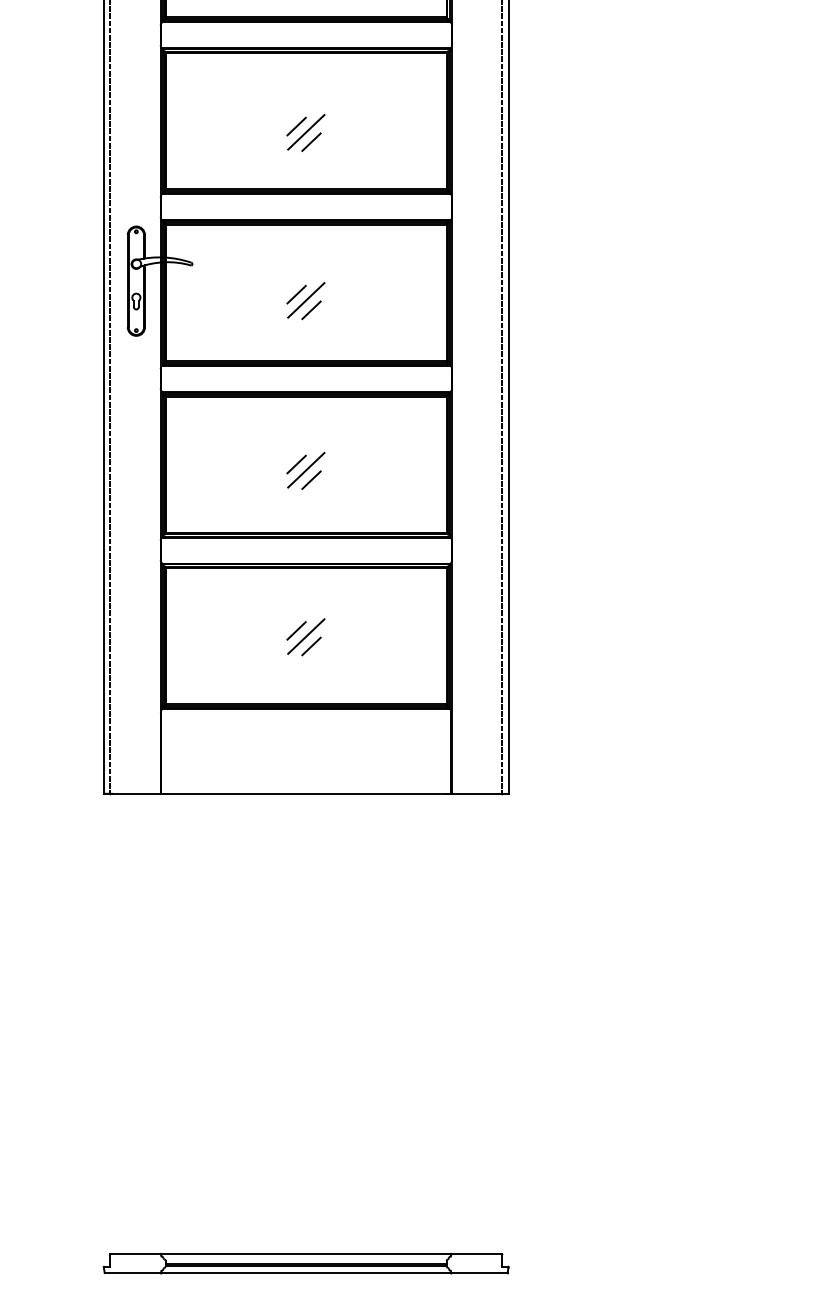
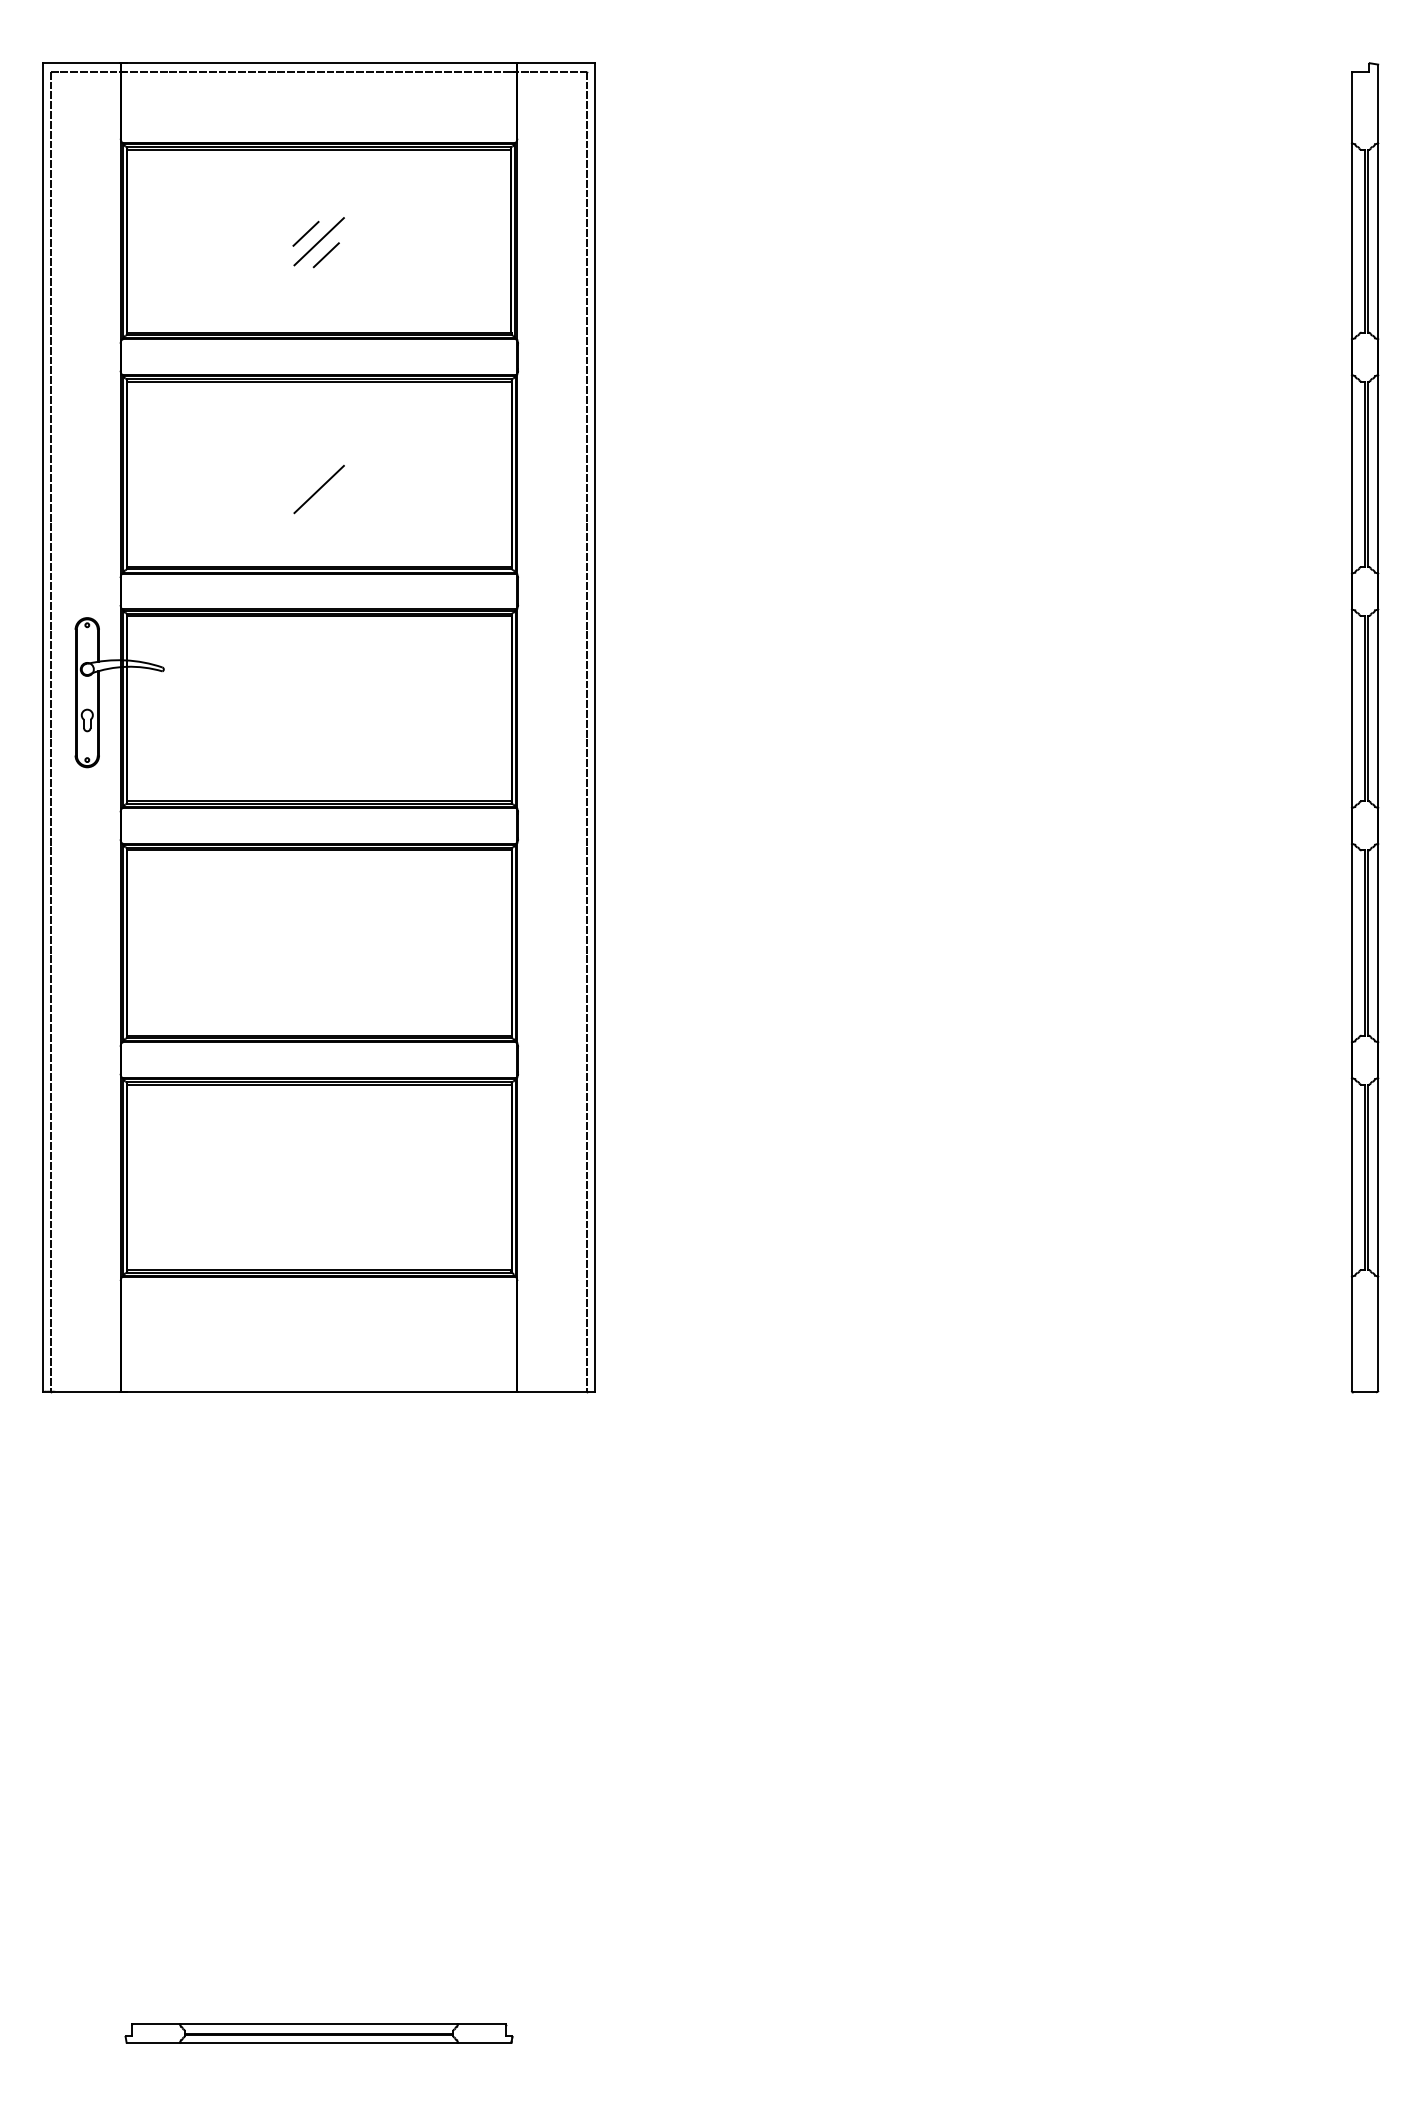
line: (296, 126) -> (305, 481), removed
line: (310, 141) -> (325, 502), removed
line: (296, 294) -> (305, 710), removed
line: (305, 300) -> (318, 718), removed
line: (310, 310) -> (325, 732), removed
line: (296, 464) -> (305, 942), removed
line: (305, 470) -> (318, 950), removed
line: (310, 480) -> (325, 964), removed
line: (296, 630) -> (305, 1169), removed
line: (305, 636) -> (318, 1177), removed
line: (310, 646) -> (325, 1191), removed
part: (305, 1263) -> (318, 2033), size x0.7

